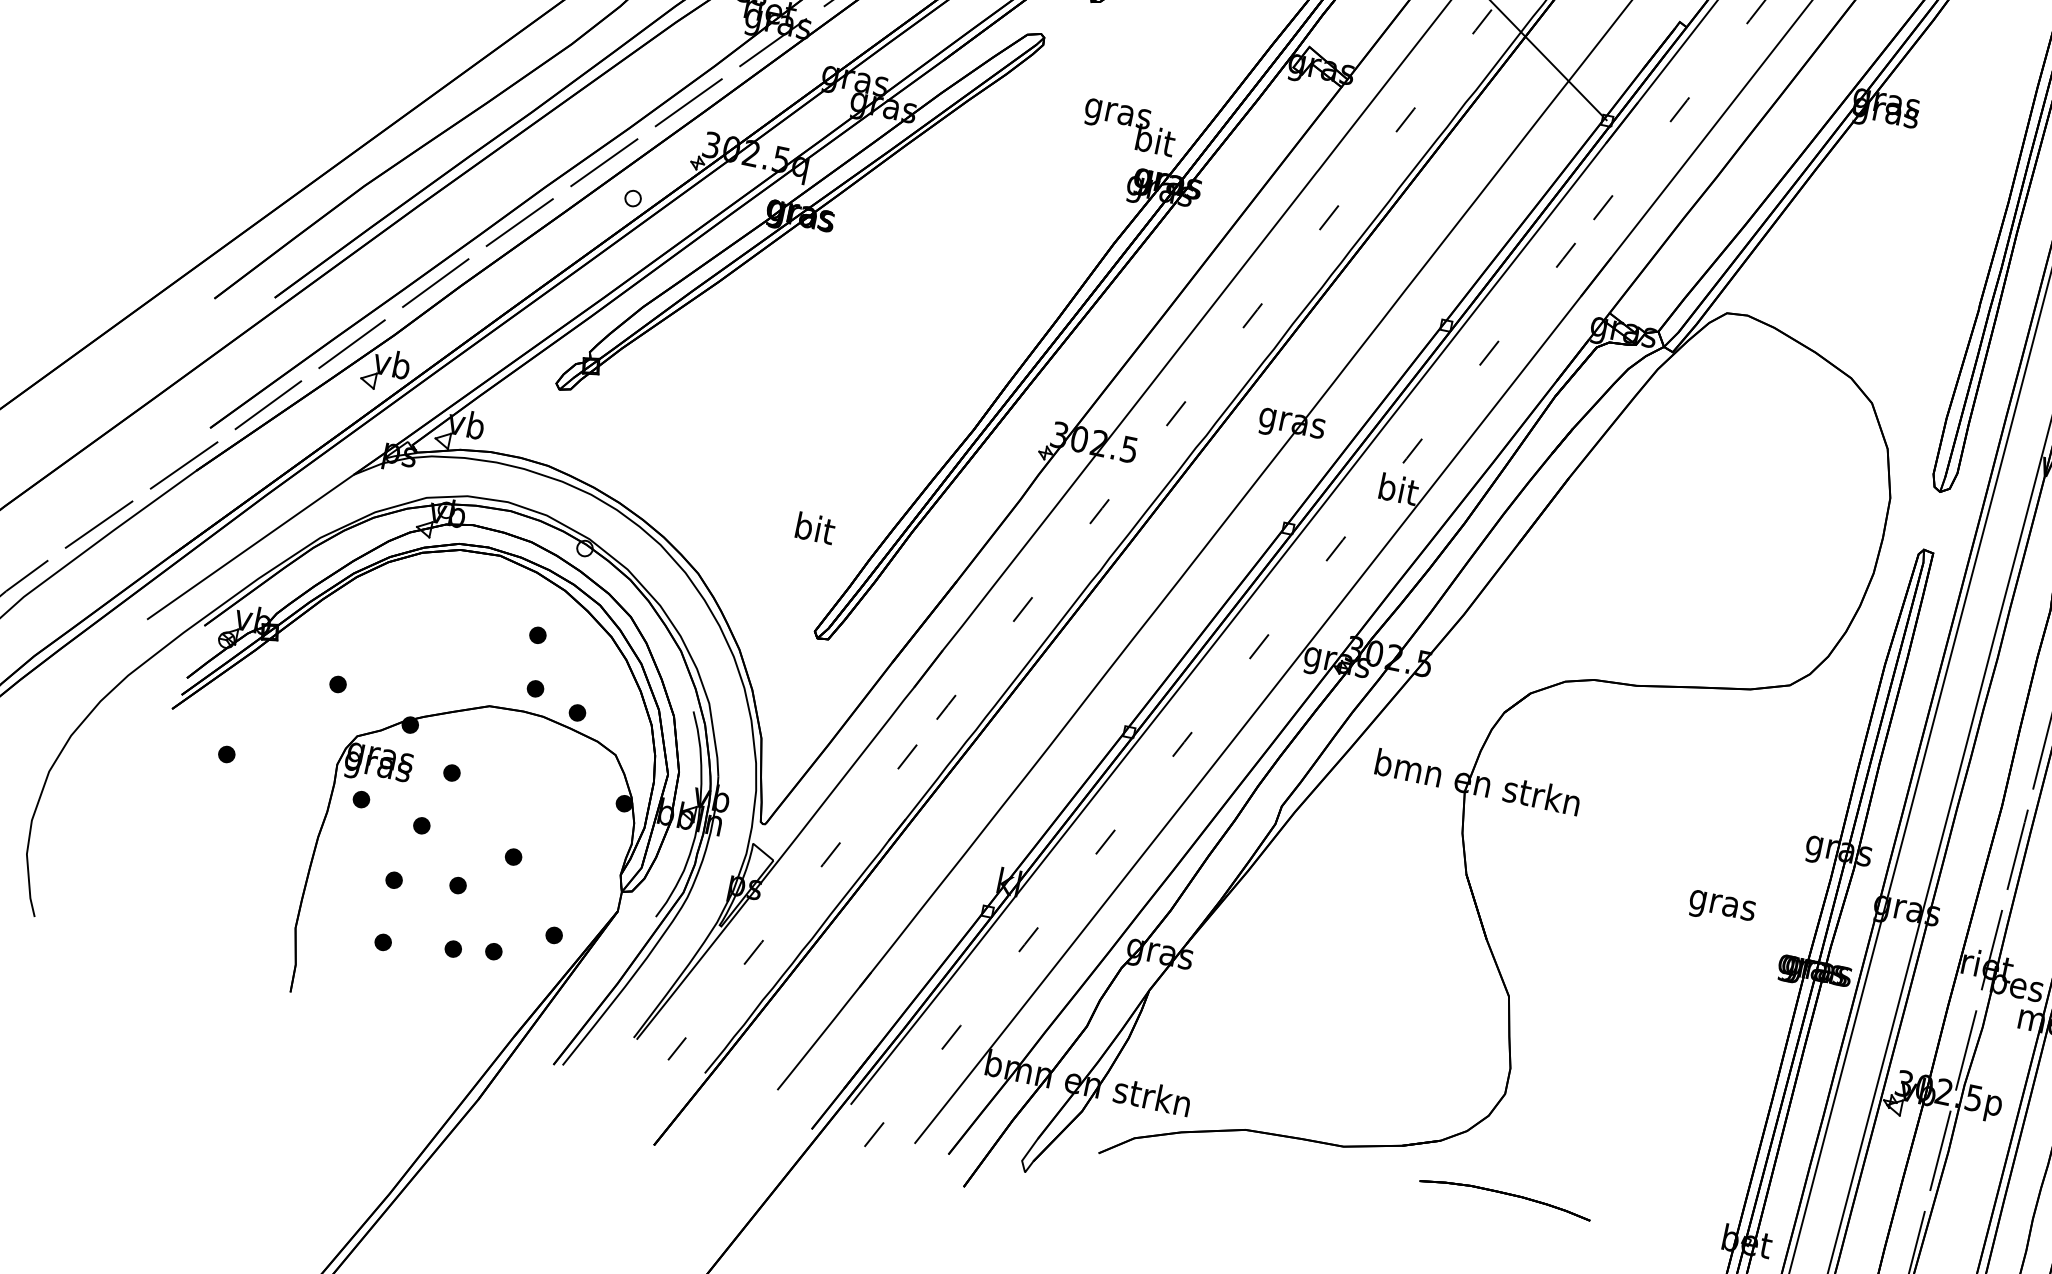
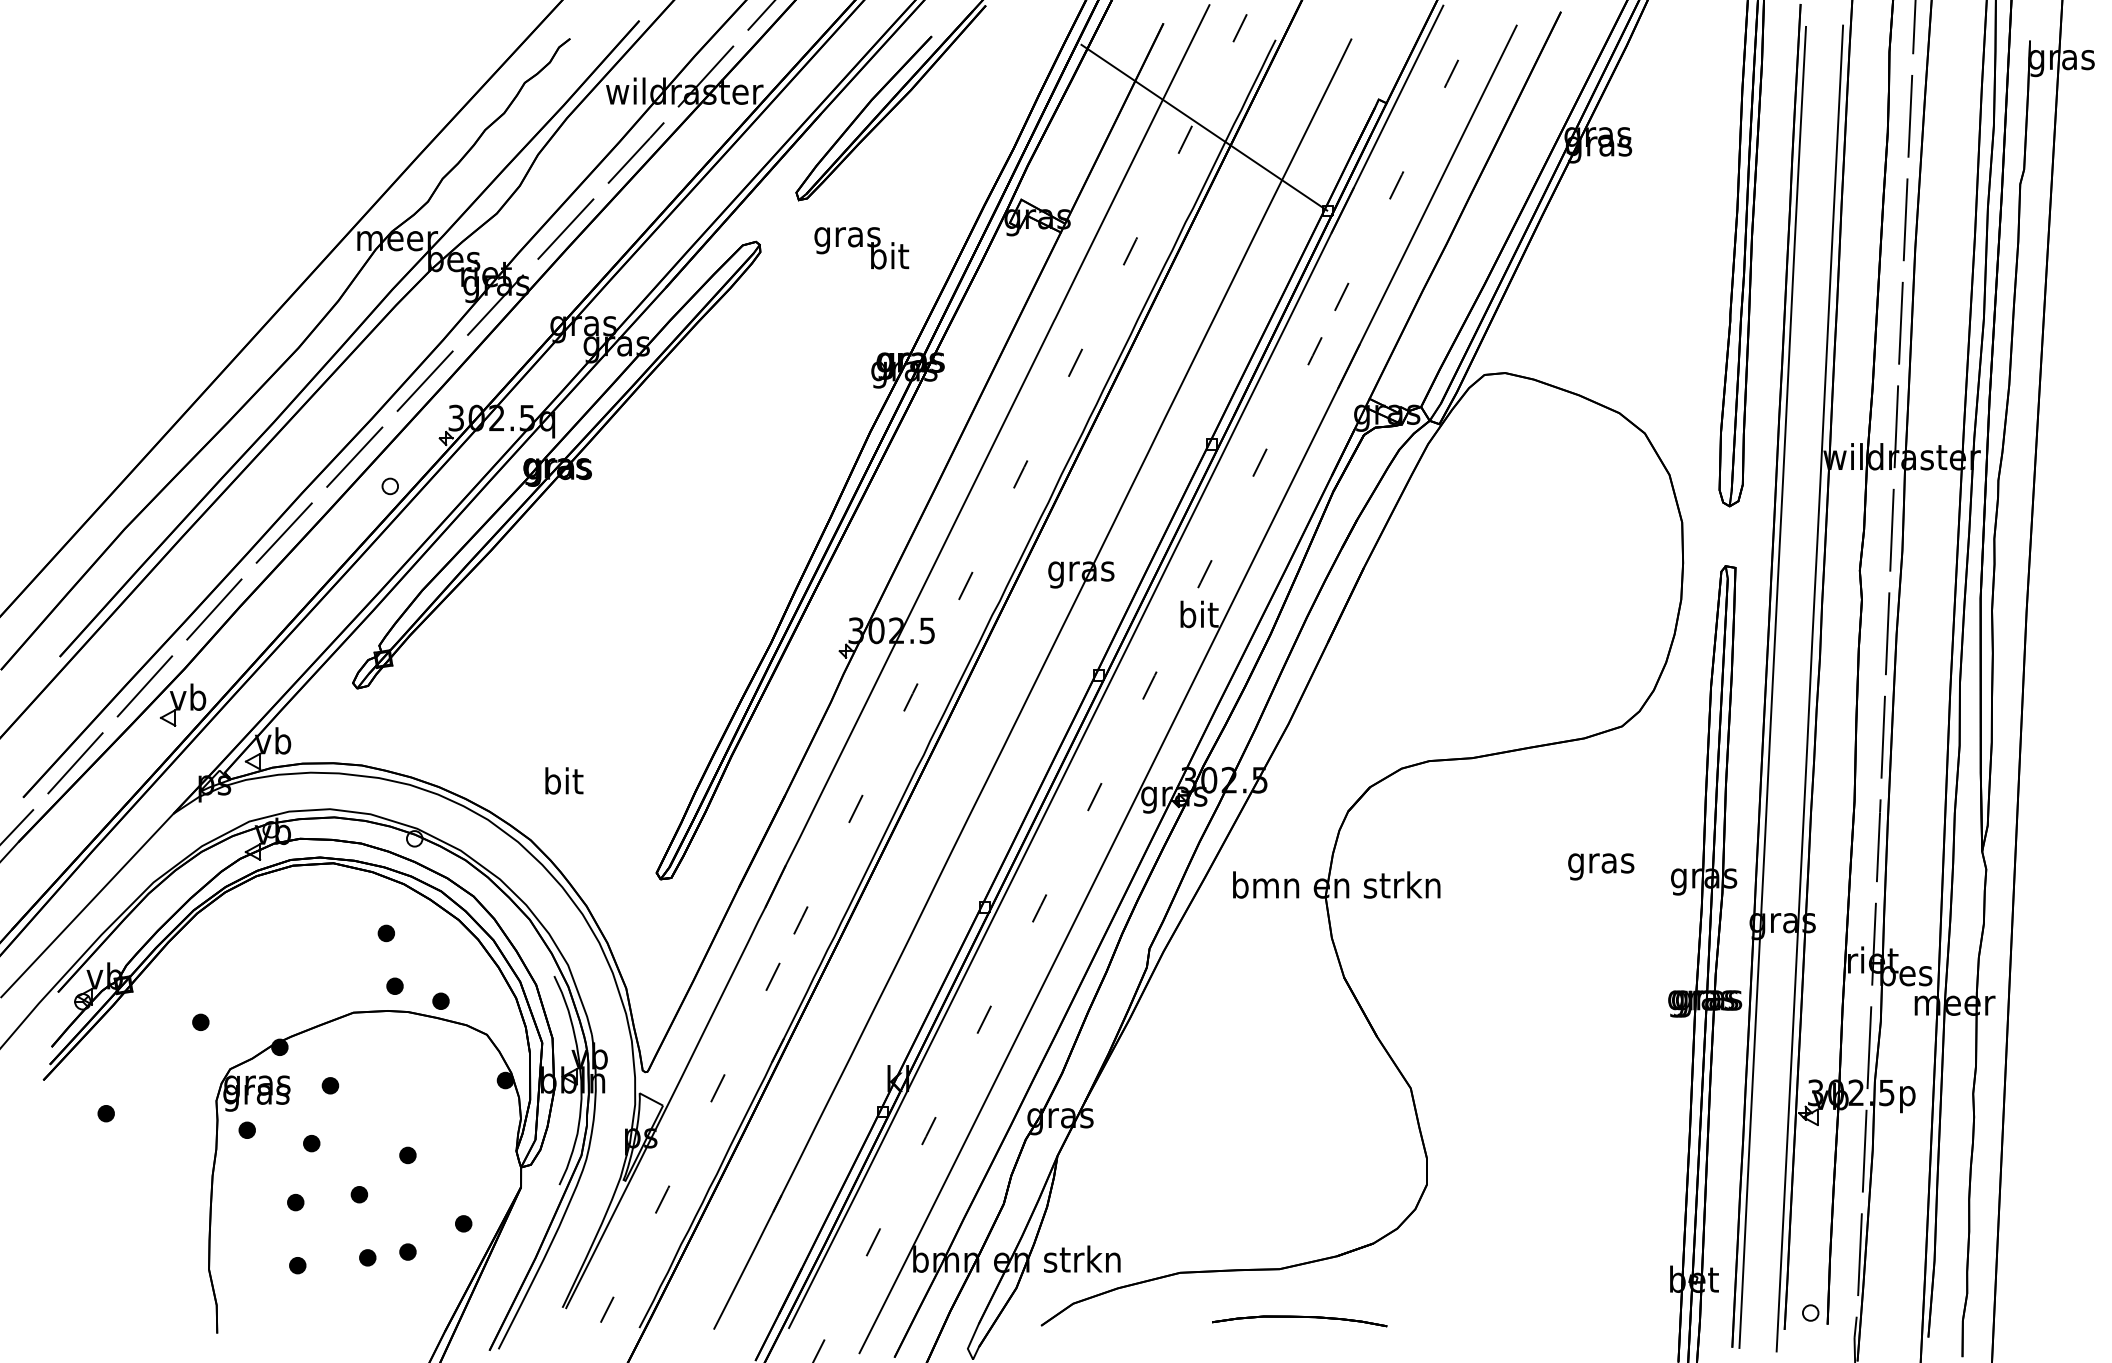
text: (1129, 127) -> (861, 248), moved
text: (815, 527) -> (564, 780), moved
text: (1722, 908) -> (1601, 866), moved
part: (1505, 1198) -> (1299, 1321), moved

